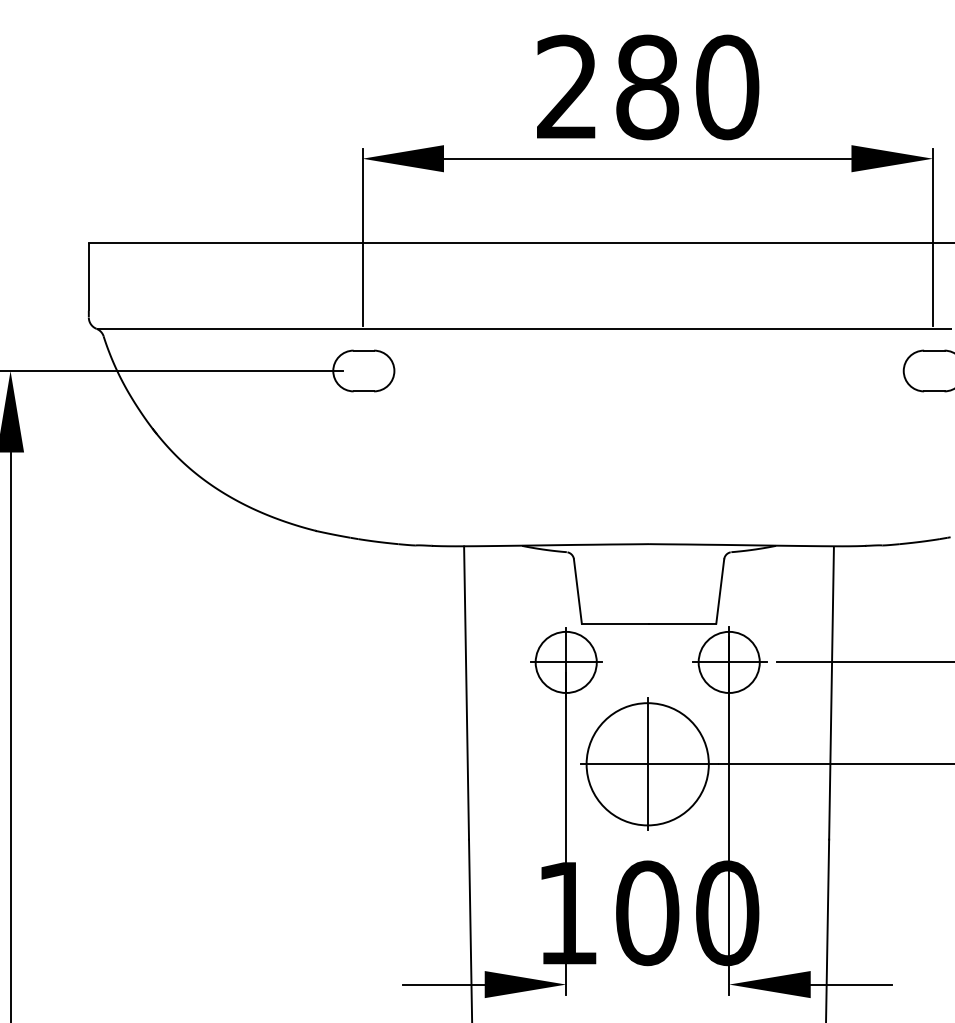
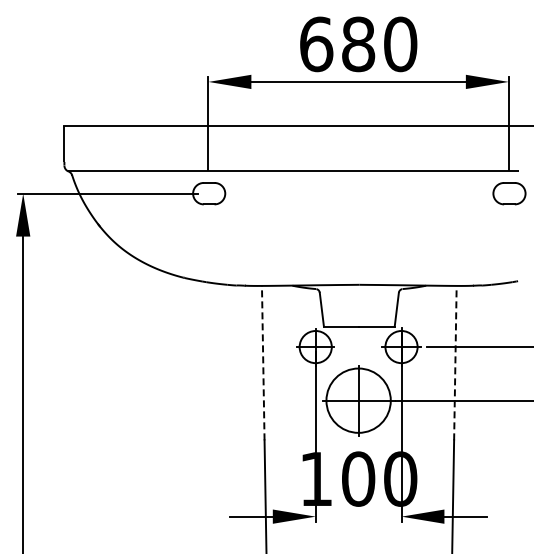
text: (567, 87) -> (316, 44), 280 -> 680
line: (467, 691) -> (263, 362), solid -> dashed
line: (831, 693) -> (455, 363), solid -> dashed

